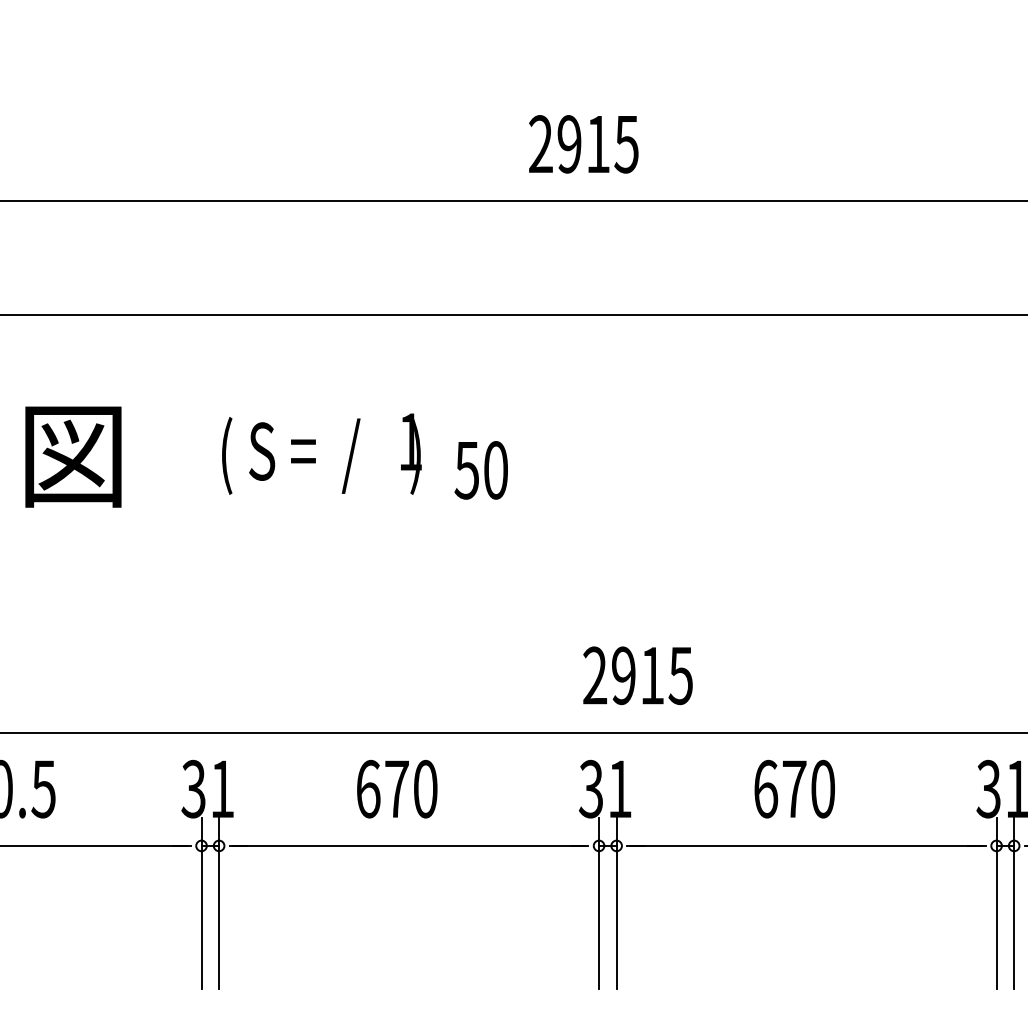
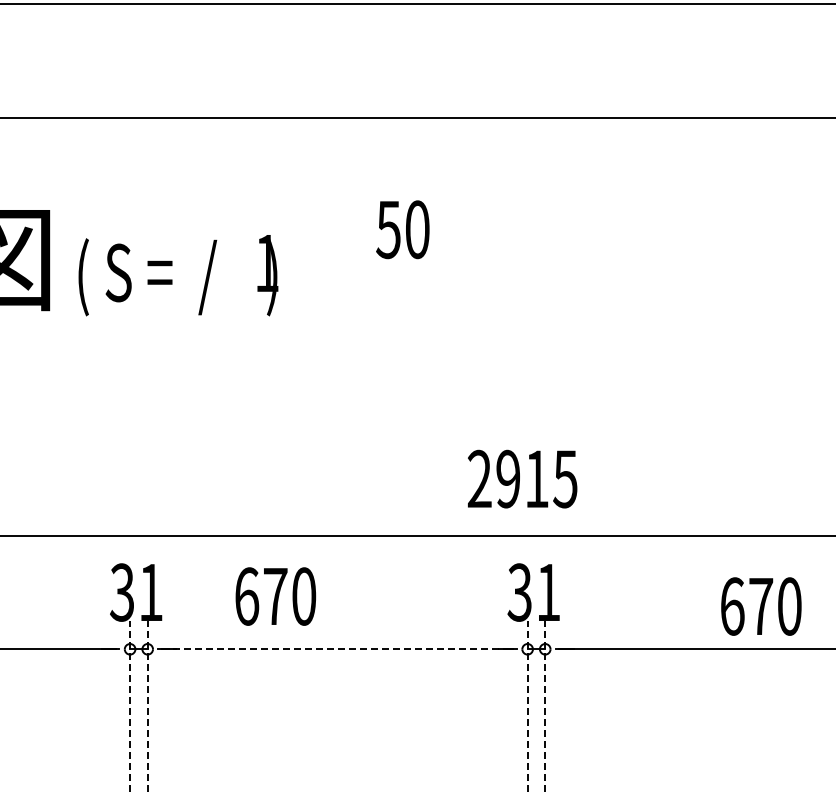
text: (321, 453) -> (178, 274), moved
text: (480, 470) -> (402, 229), moved
text: (637, 675) -> (522, 478), moved
text: (397, 788) -> (276, 595), moved
text: (794, 788) -> (761, 605), moved
line: (409, 845) -> (338, 648), solid -> dashed
line: (201, 903) -> (130, 706), solid -> dashed
line: (219, 903) -> (148, 706), solid -> dashed
line: (599, 903) -> (528, 706), solid -> dashed
line: (616, 903) -> (545, 706), solid -> dashed

